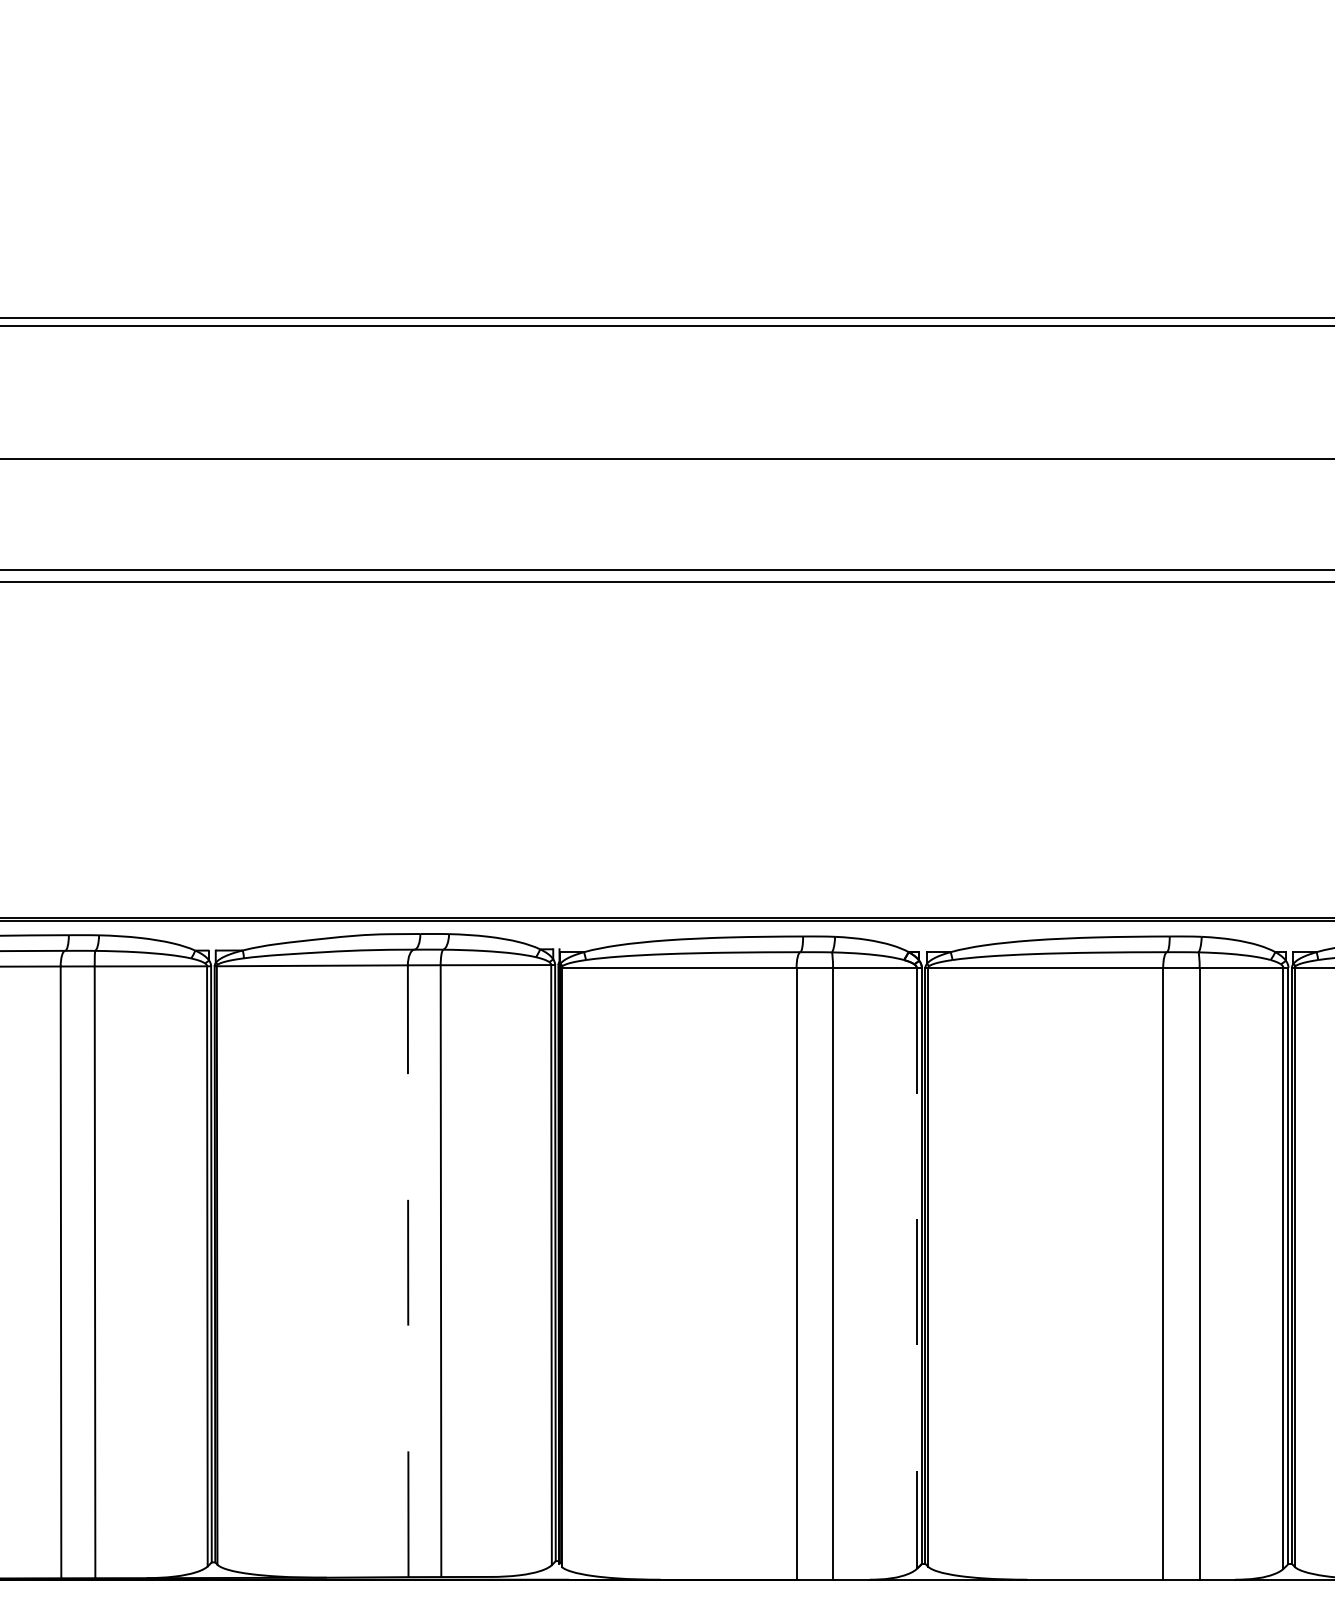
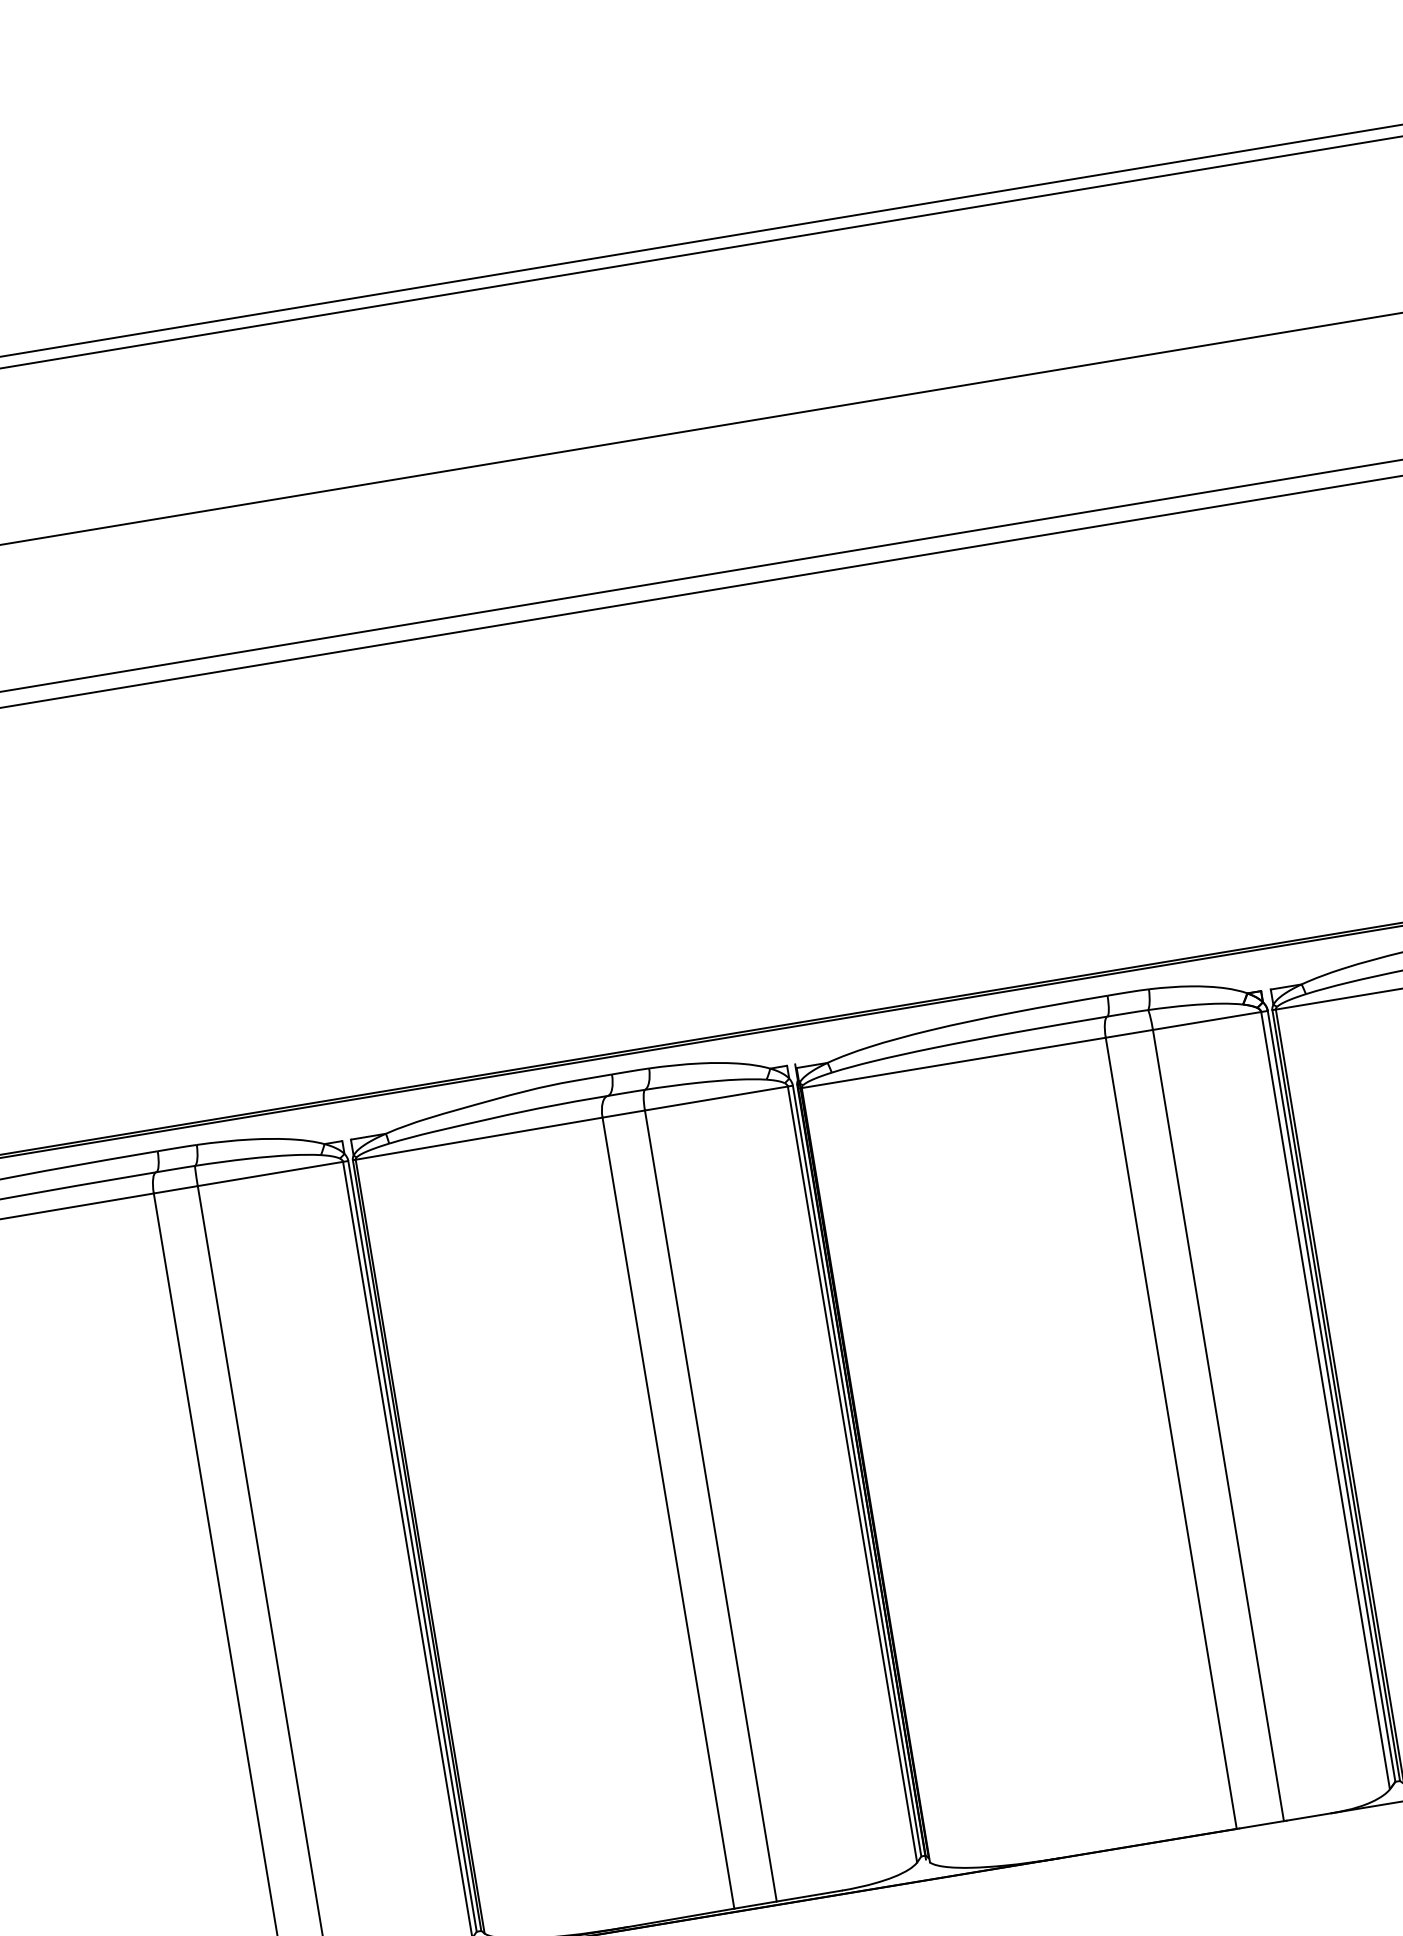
line: (916, 1268) -> (1325, 1400), dashed -> solid
line: (408, 1271) -> (668, 1513), dashed -> solid

